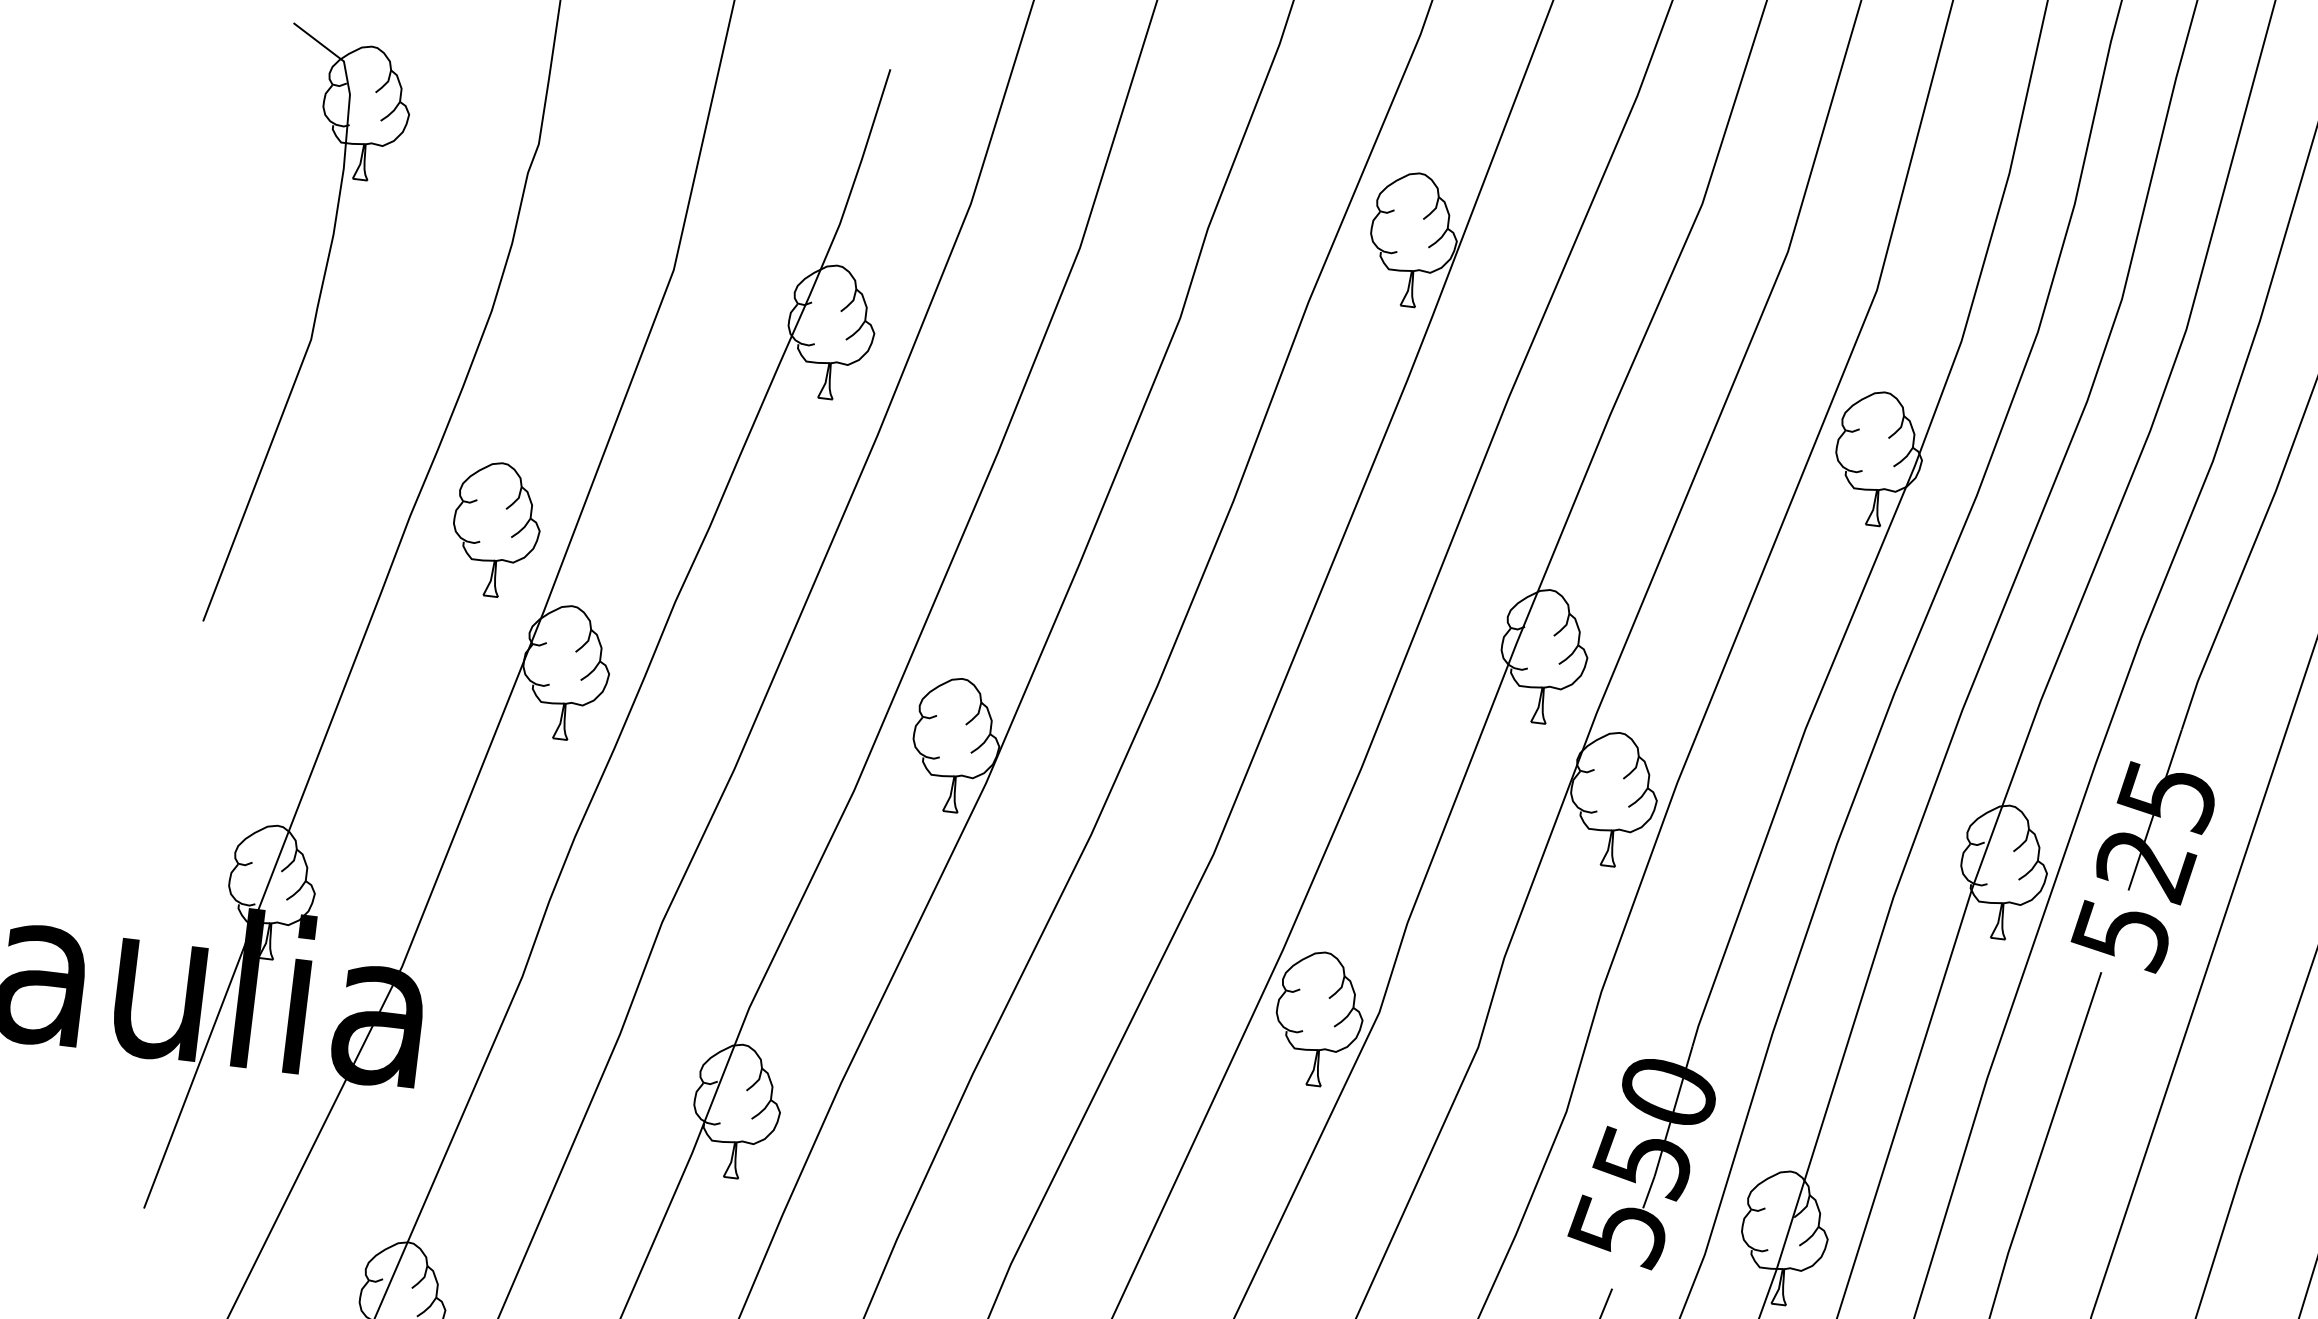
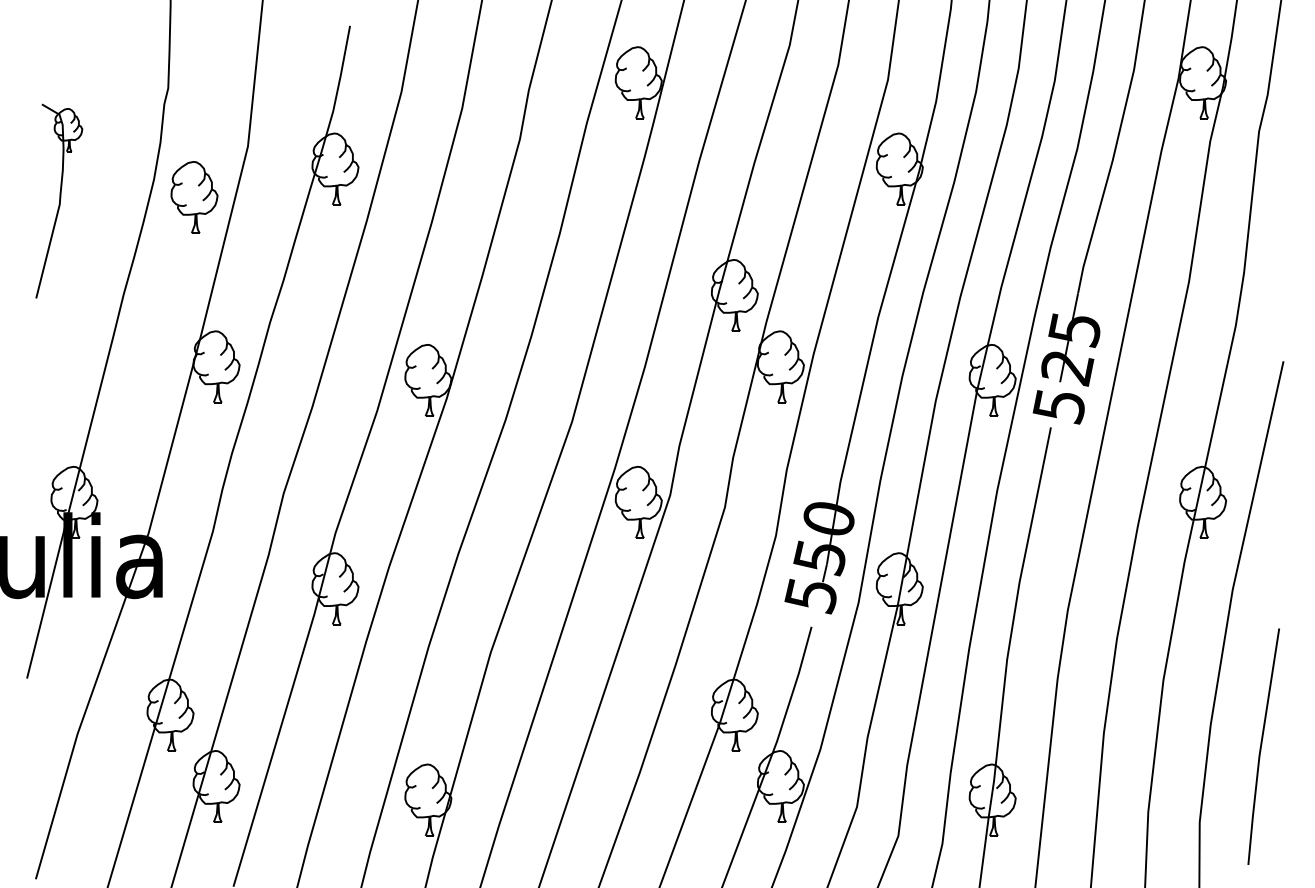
part: (311, 330) -> (59, 201), size x0.6
part: (496, 529) -> (194, 197), moved

